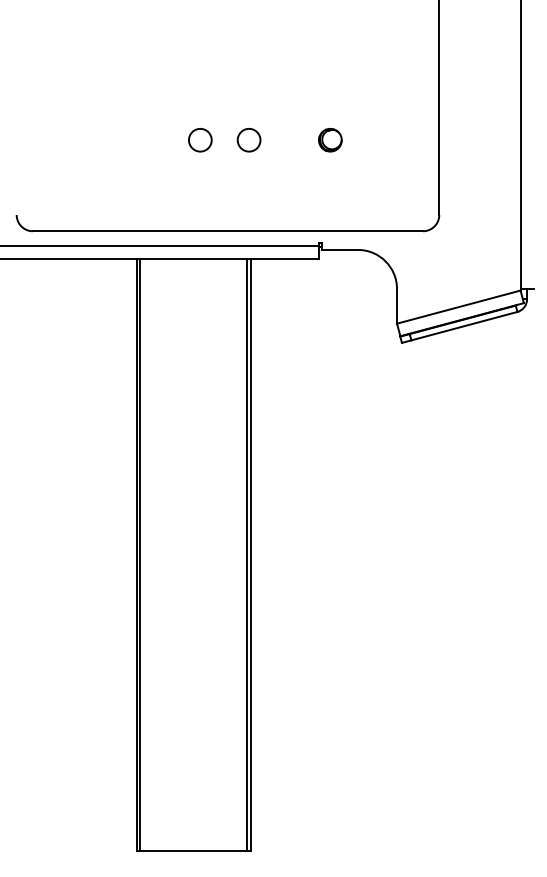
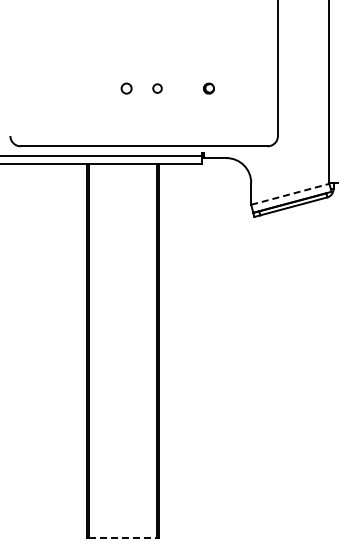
circle: (200, 139) -> (126, 88), size x0.7
circle: (249, 139) -> (157, 88), size x0.6
part: (329, 139) -> (208, 88), size x0.7
line: (459, 307) -> (290, 194), solid -> dashed
line: (193, 850) -> (122, 538), solid -> dashed

